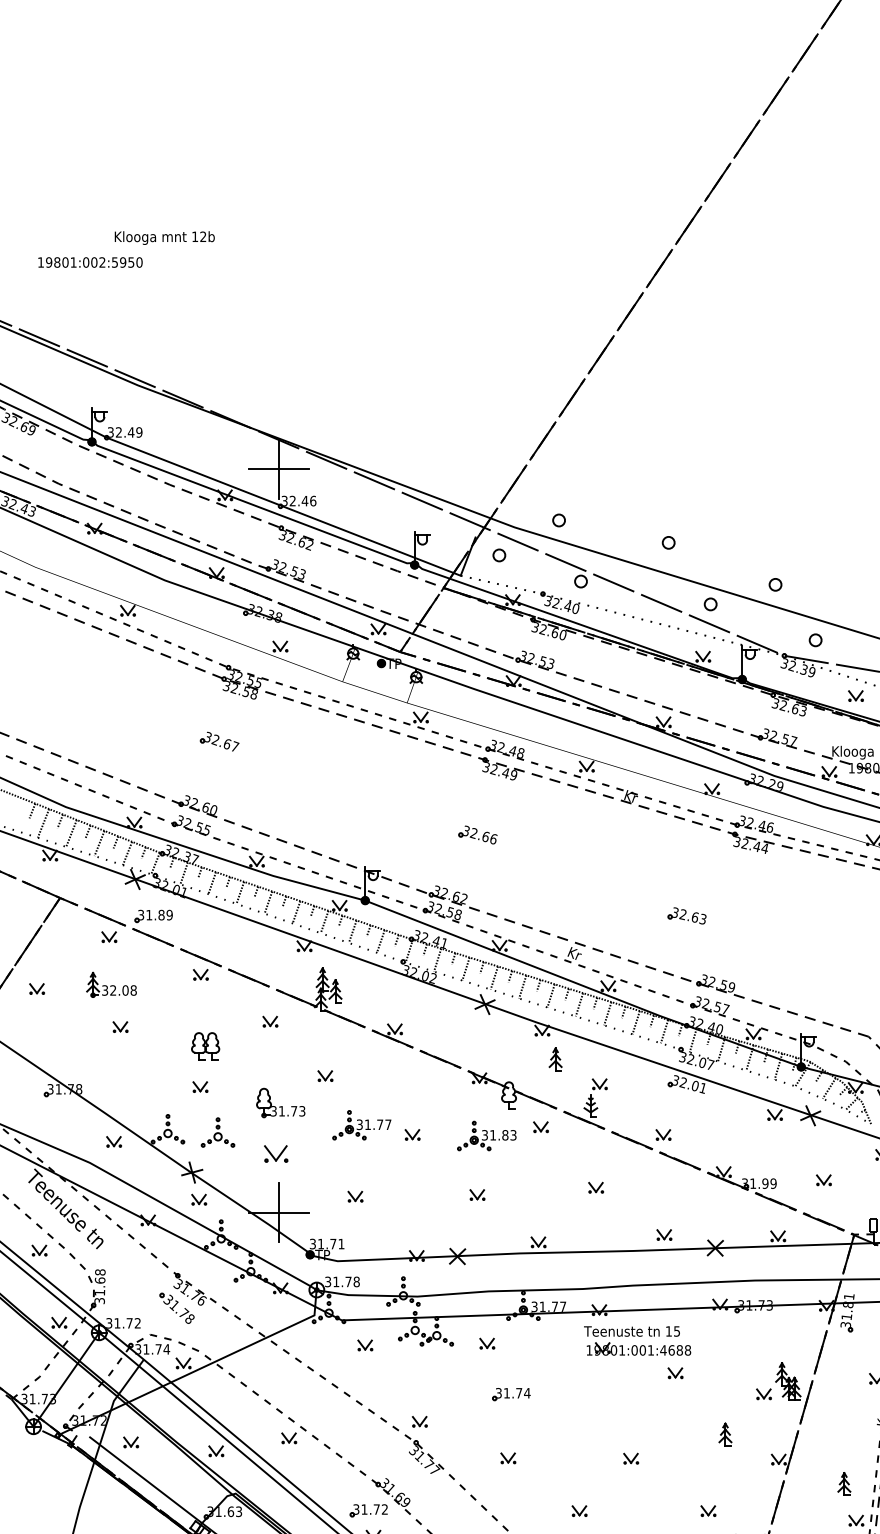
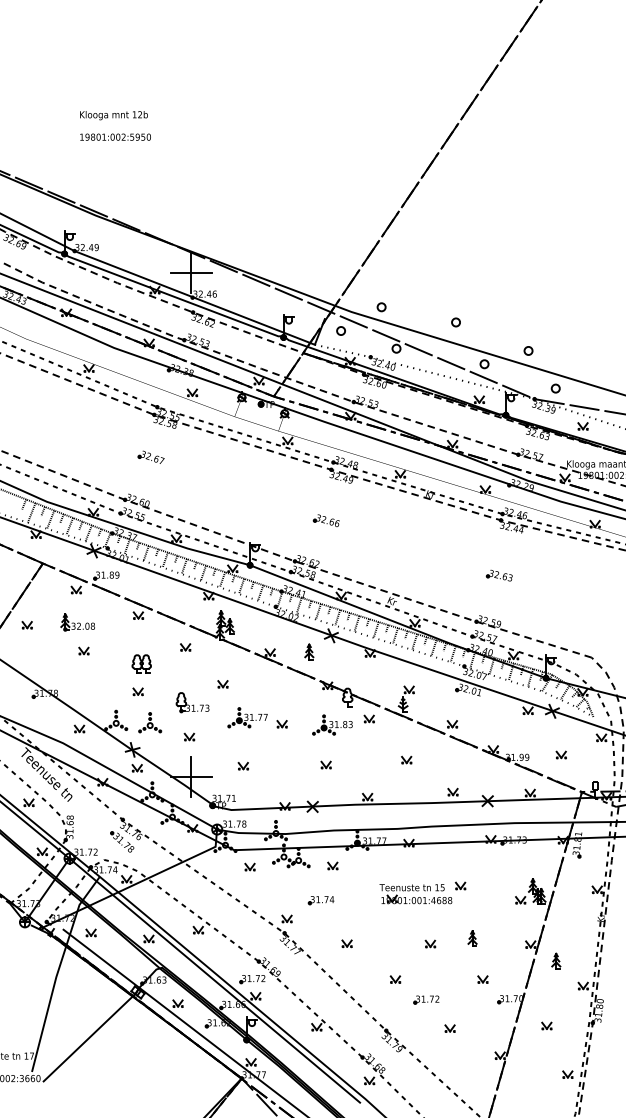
text: (90, 261) -> (115, 136), moved
part: (685, 915) -> (498, 575), moved
part: (555, 1058) -> (309, 651), moved
part: (275, 1152) -> (189, 736), size x0.62
part: (636, 1341) -> (415, 894), moved
part: (510, 1394) -> (320, 900), moved
part: (725, 1434) -> (472, 938), moved
part: (844, 1482) -> (556, 960), moved

